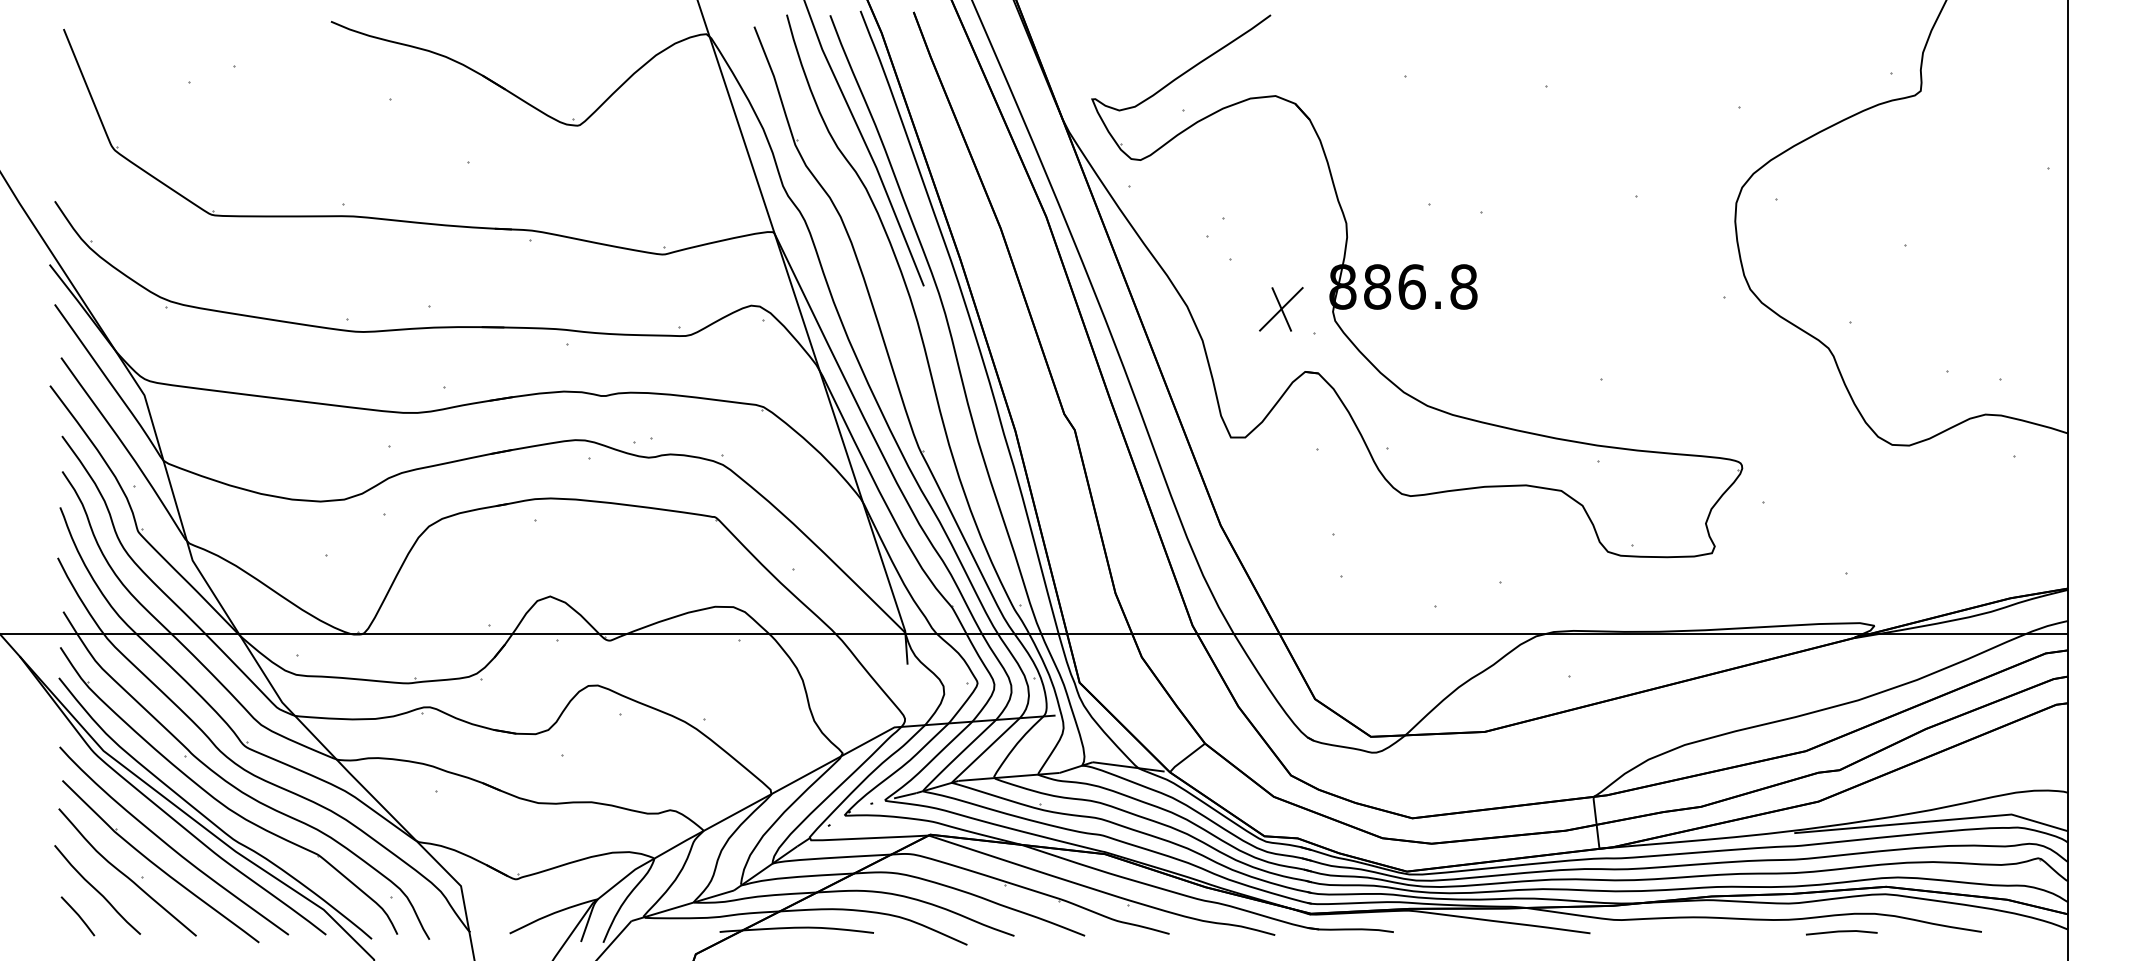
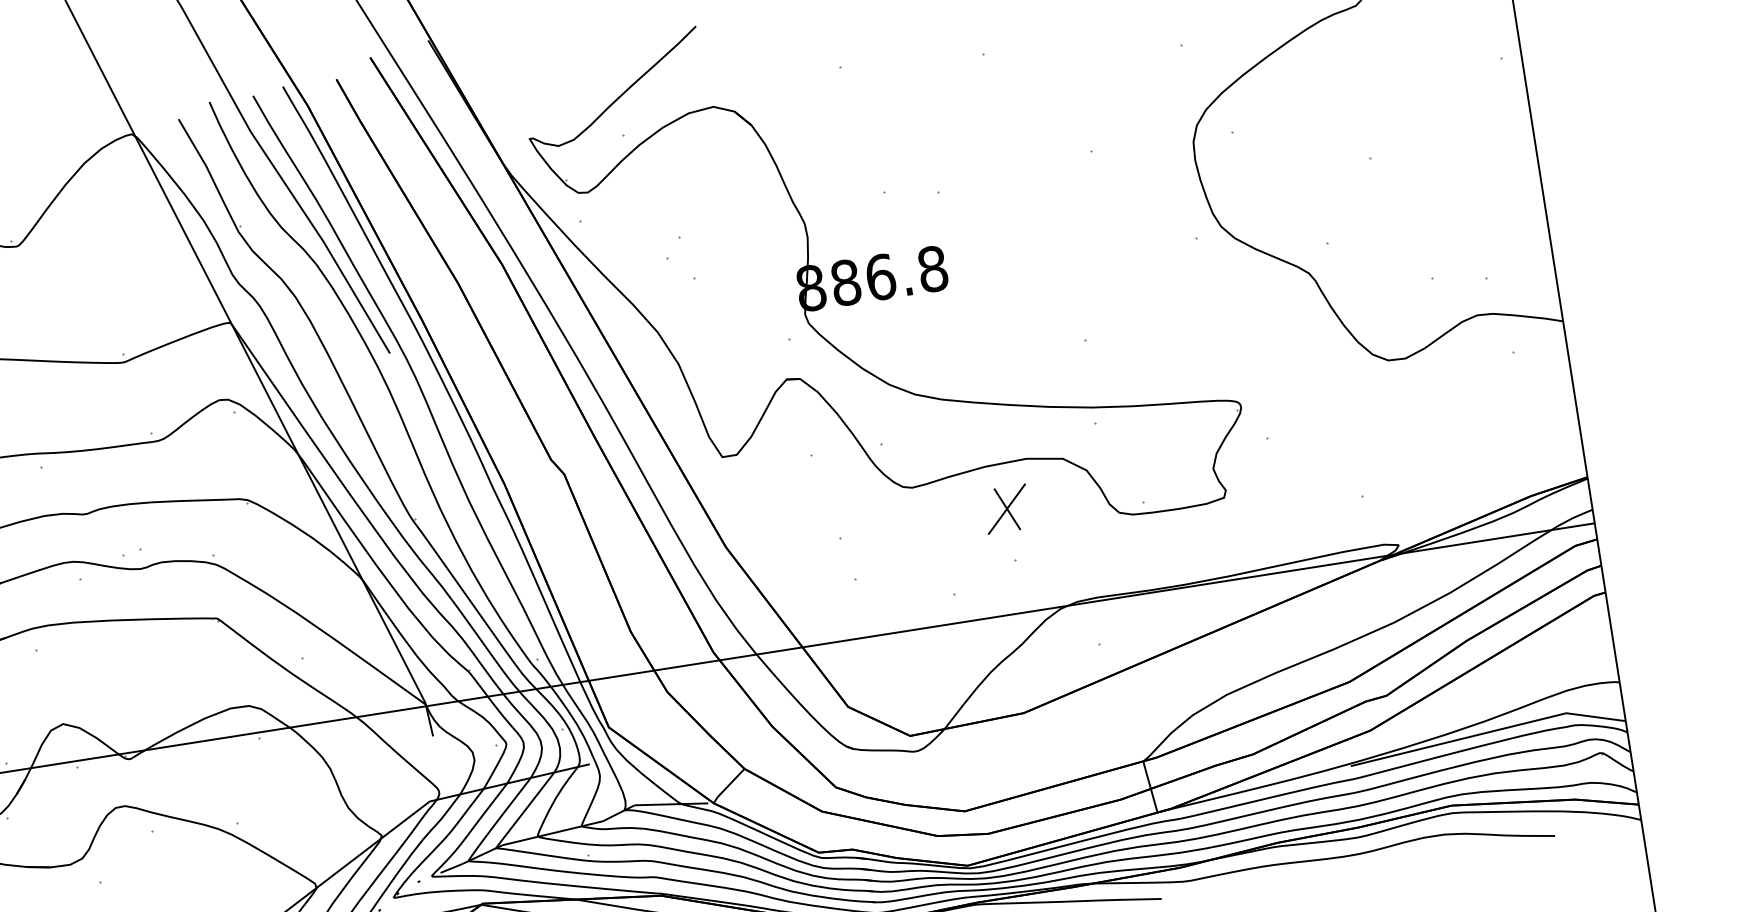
part: (1281, 309) -> (1007, 509), moved
line: (1841, 932) -> (1413, 858), removed

